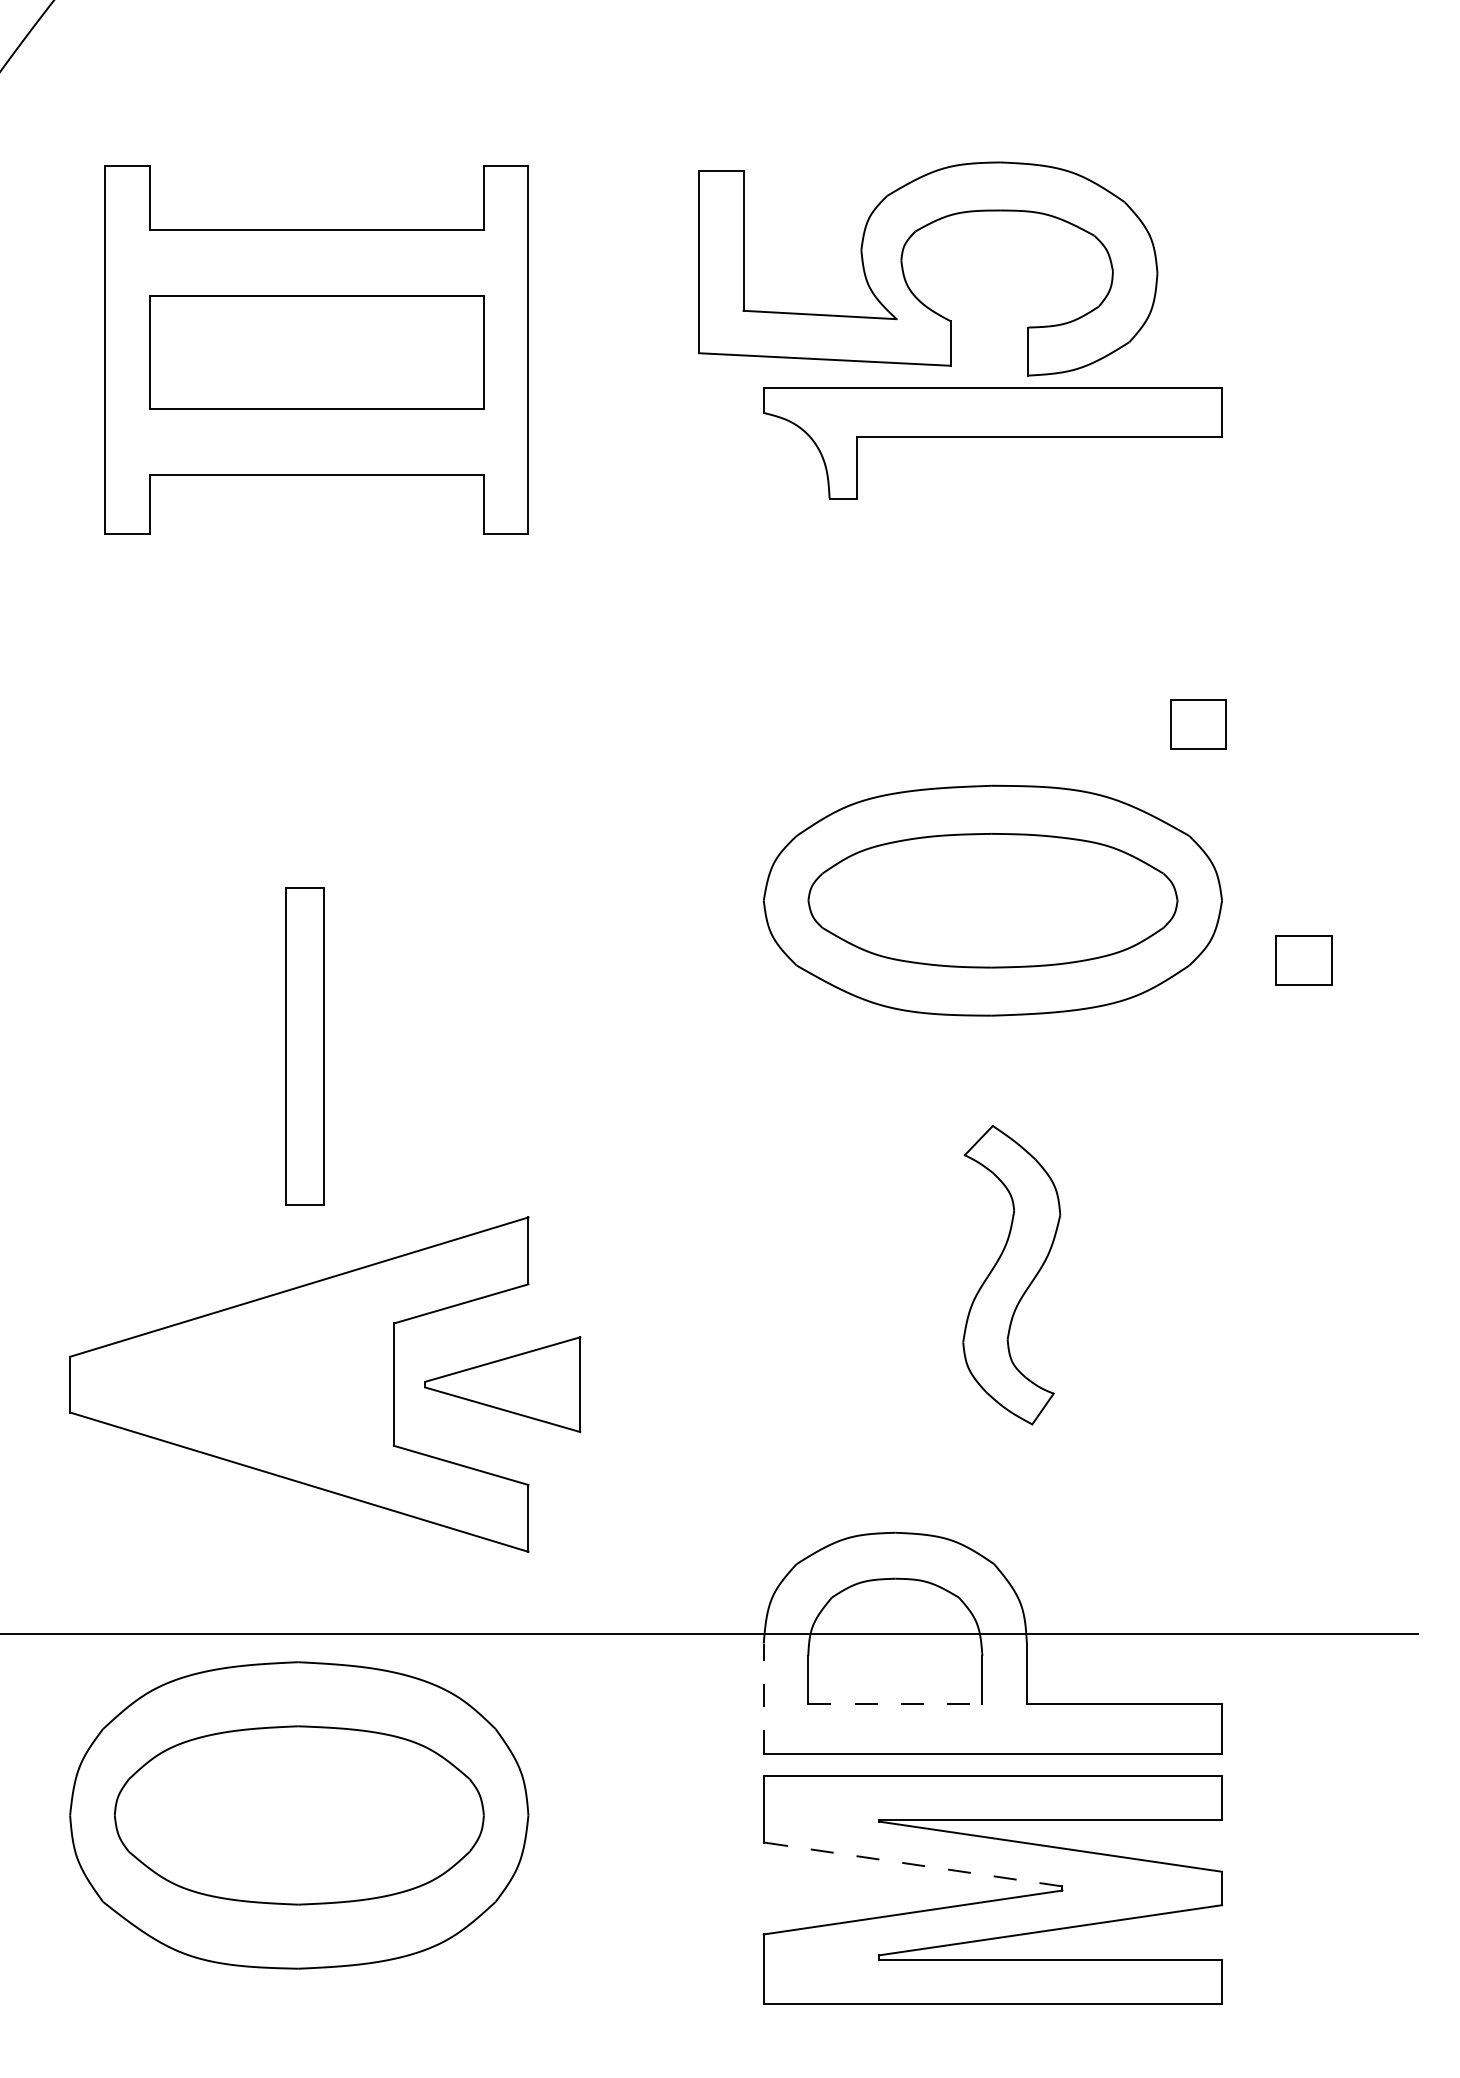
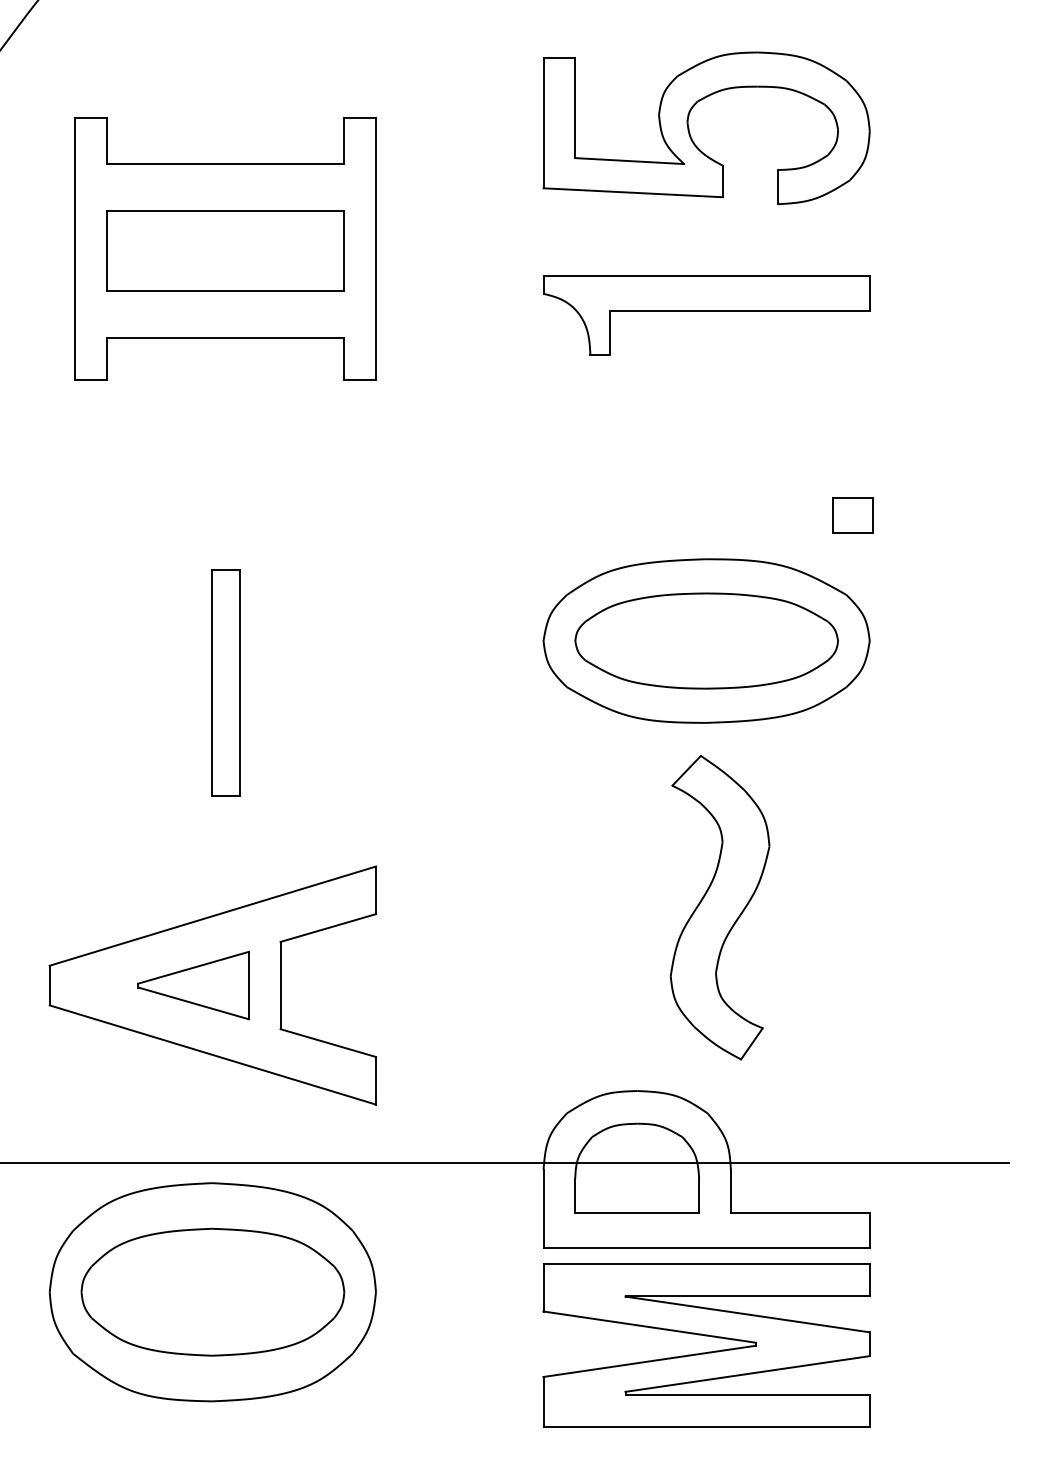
part: (905, 274) -> (690, 132), moved
part: (1303, 960) -> (927, 683), removed
part: (304, 1046) -> (225, 682), moved
part: (1010, 1274) -> (719, 907), size x1.43
part: (502, 1384) -> (193, 985), moved
line: (763, 1697) -> (543, 1208), dashed -> solid
line: (895, 1704) -> (637, 1213), dashed -> solid
line: (912, 1864) -> (649, 1327), dashed -> solid

